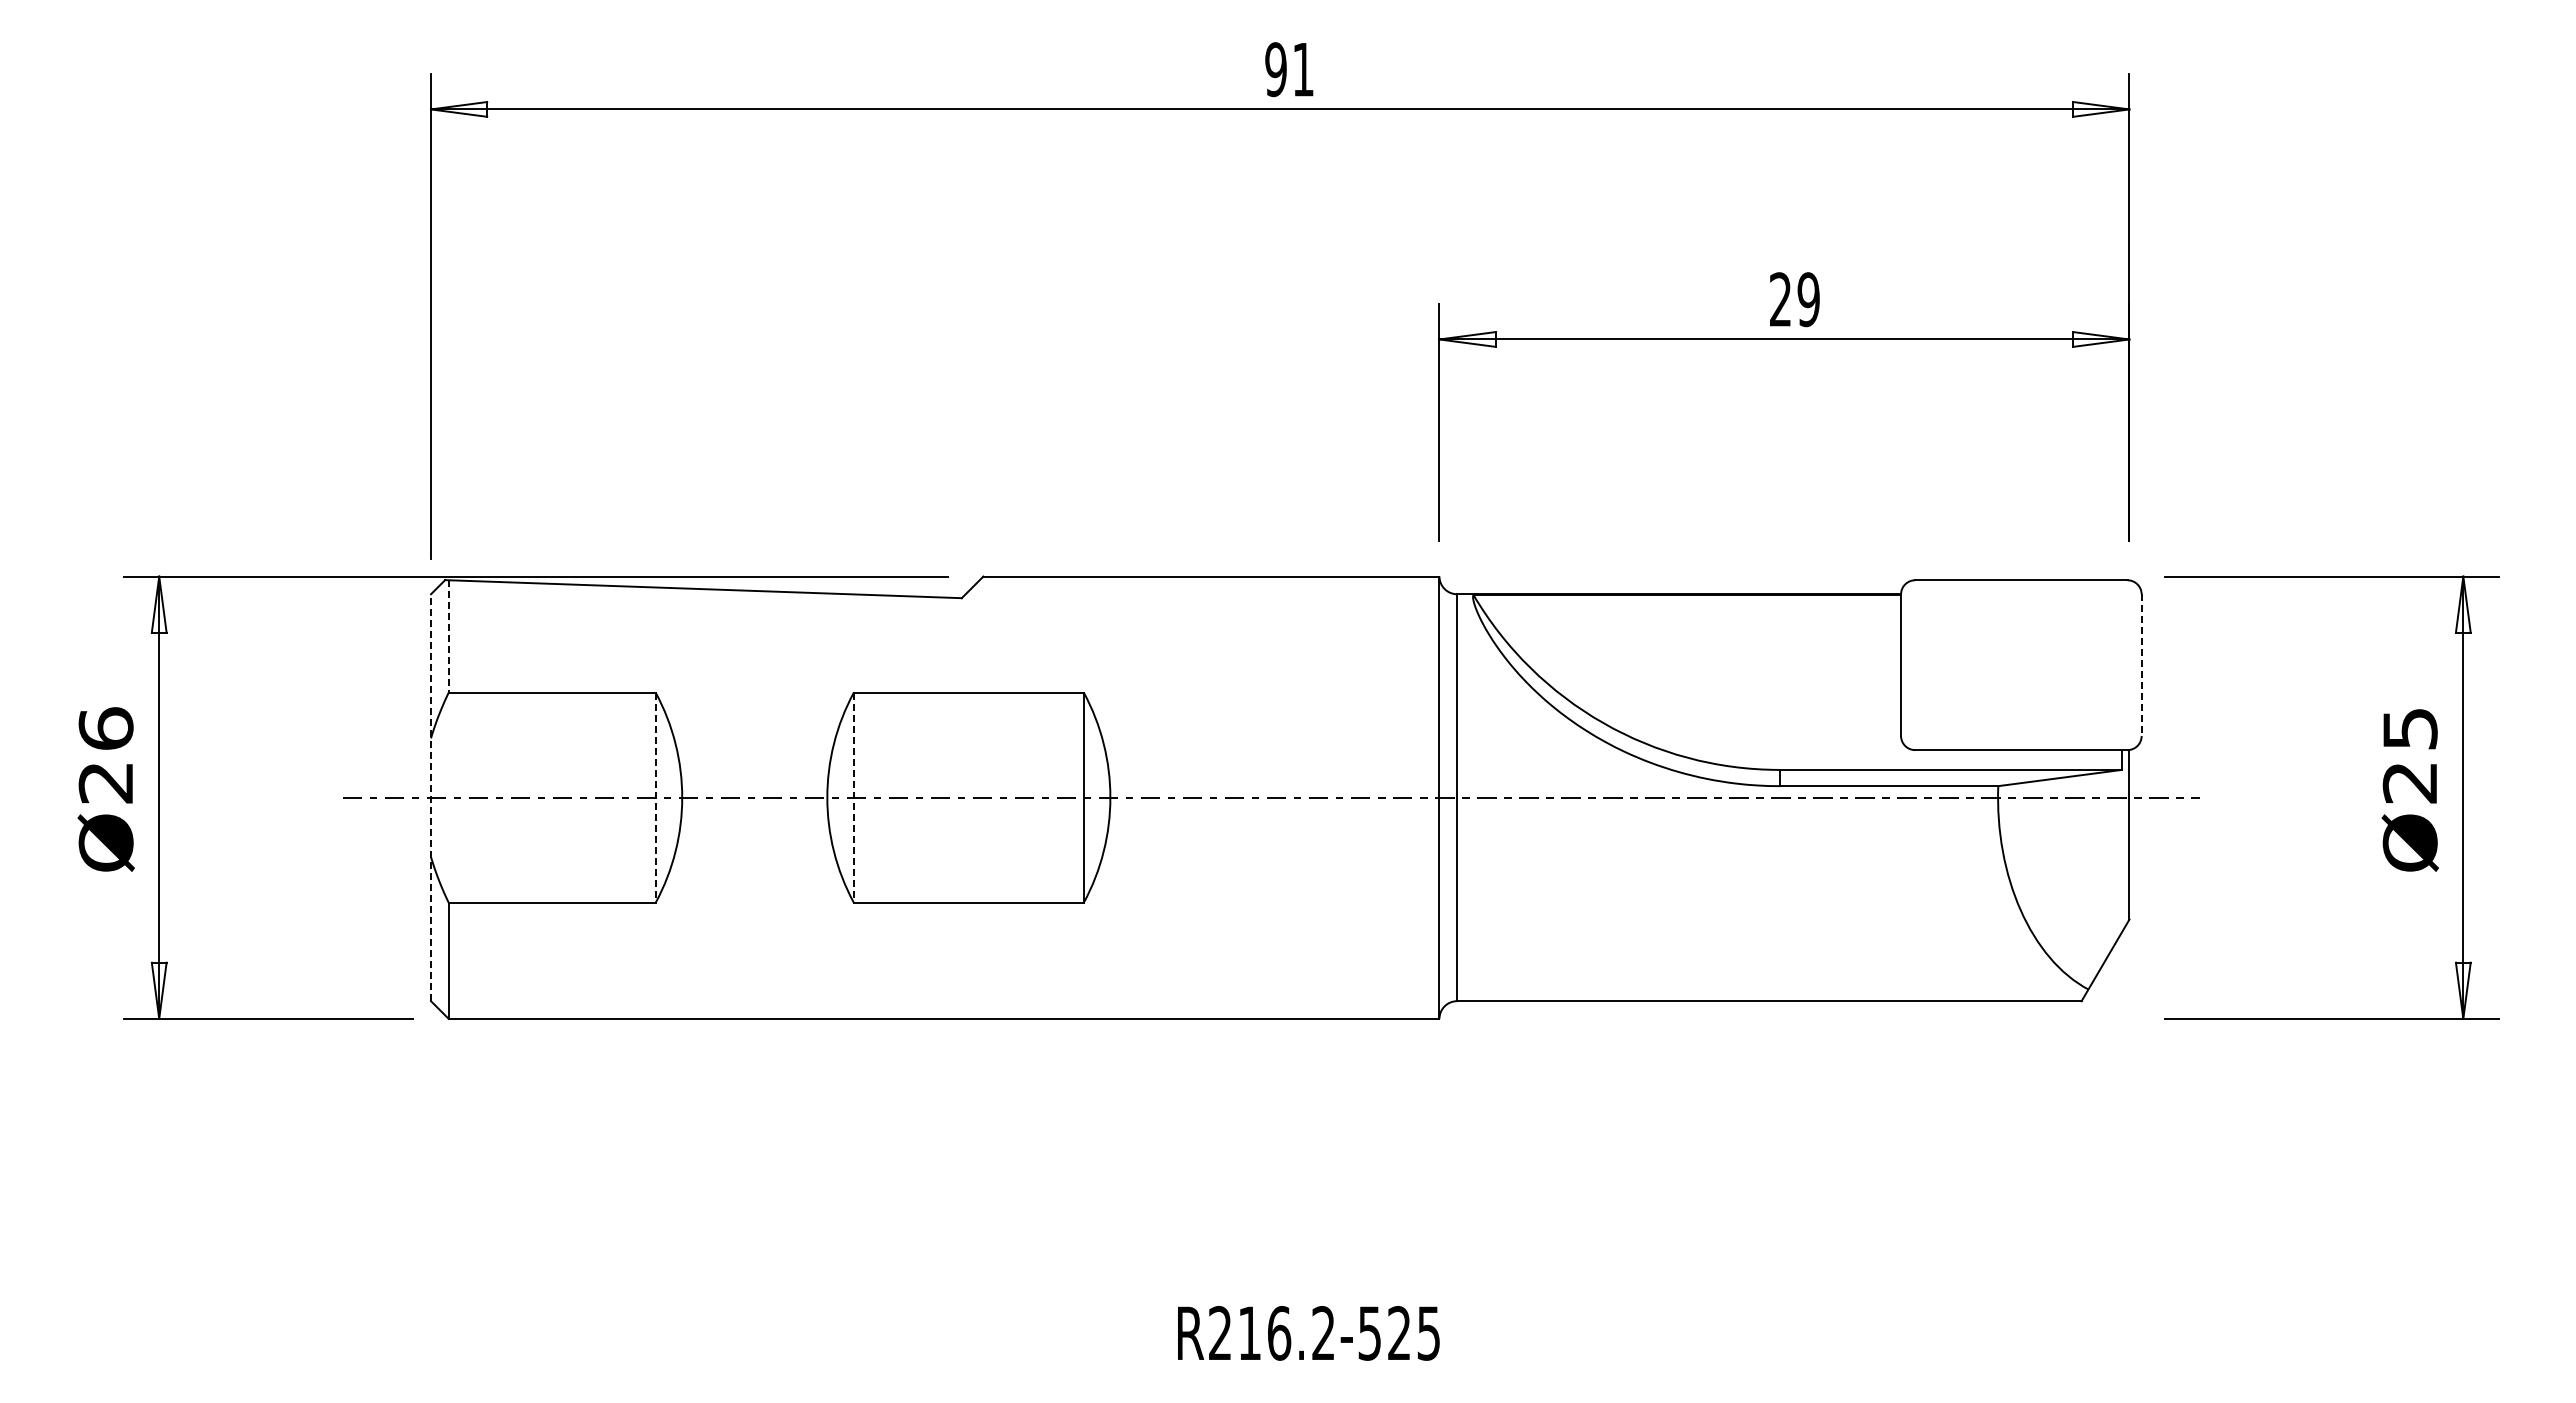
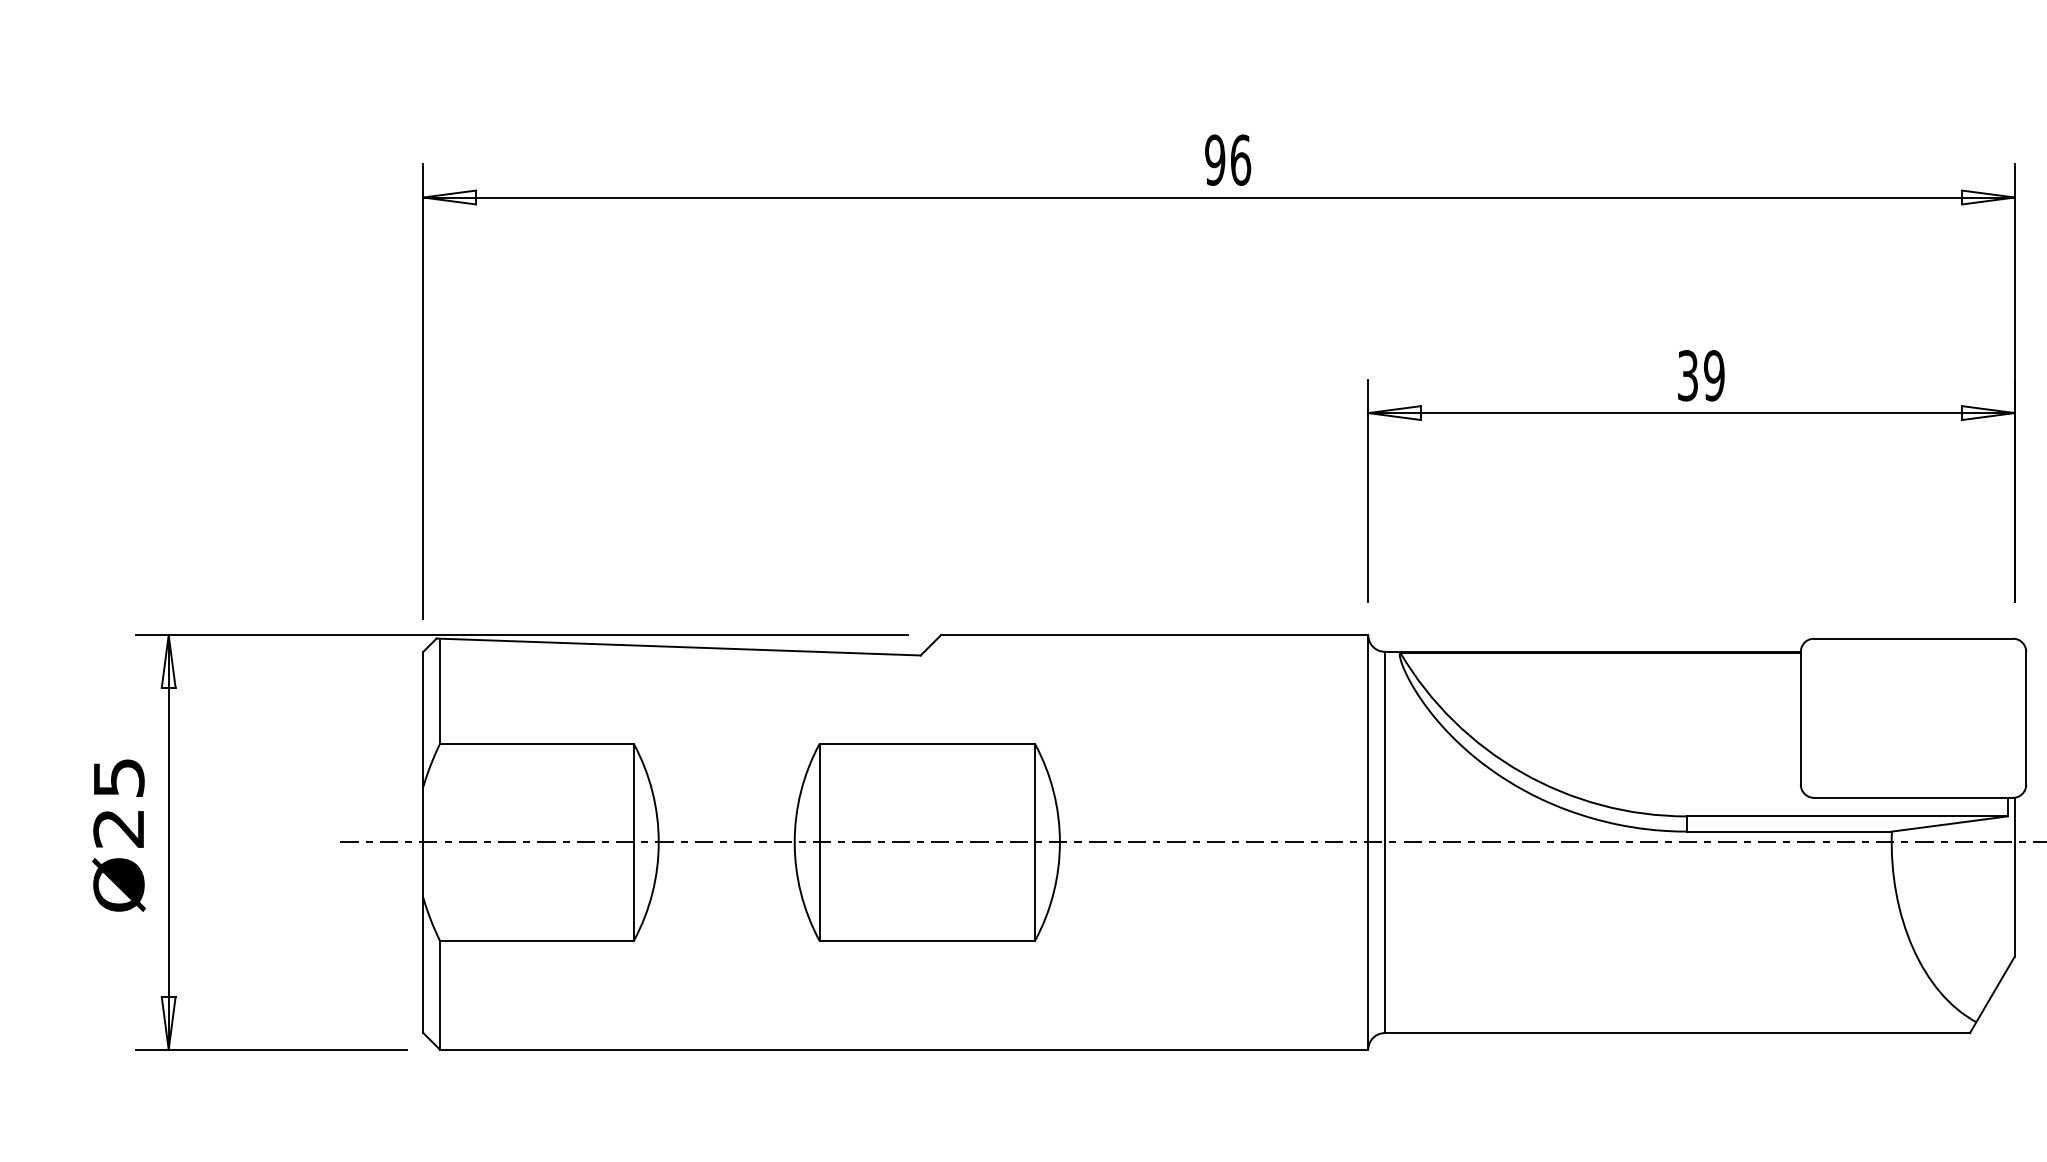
text: (1303, 69) -> (1240, 160), 91 -> 96
text: (1780, 299) -> (1687, 375), 29 -> 39
line: (448, 636) -> (439, 691), dashed -> solid
line: (2141, 665) -> (2026, 718), dashed -> solid
text: (105, 728) -> (118, 777), Ø26 -> Ø25
line: (431, 797) -> (423, 842), dashed -> solid
line: (655, 798) -> (633, 843), dashed -> solid
line: (853, 798) -> (819, 843), dashed -> solid

